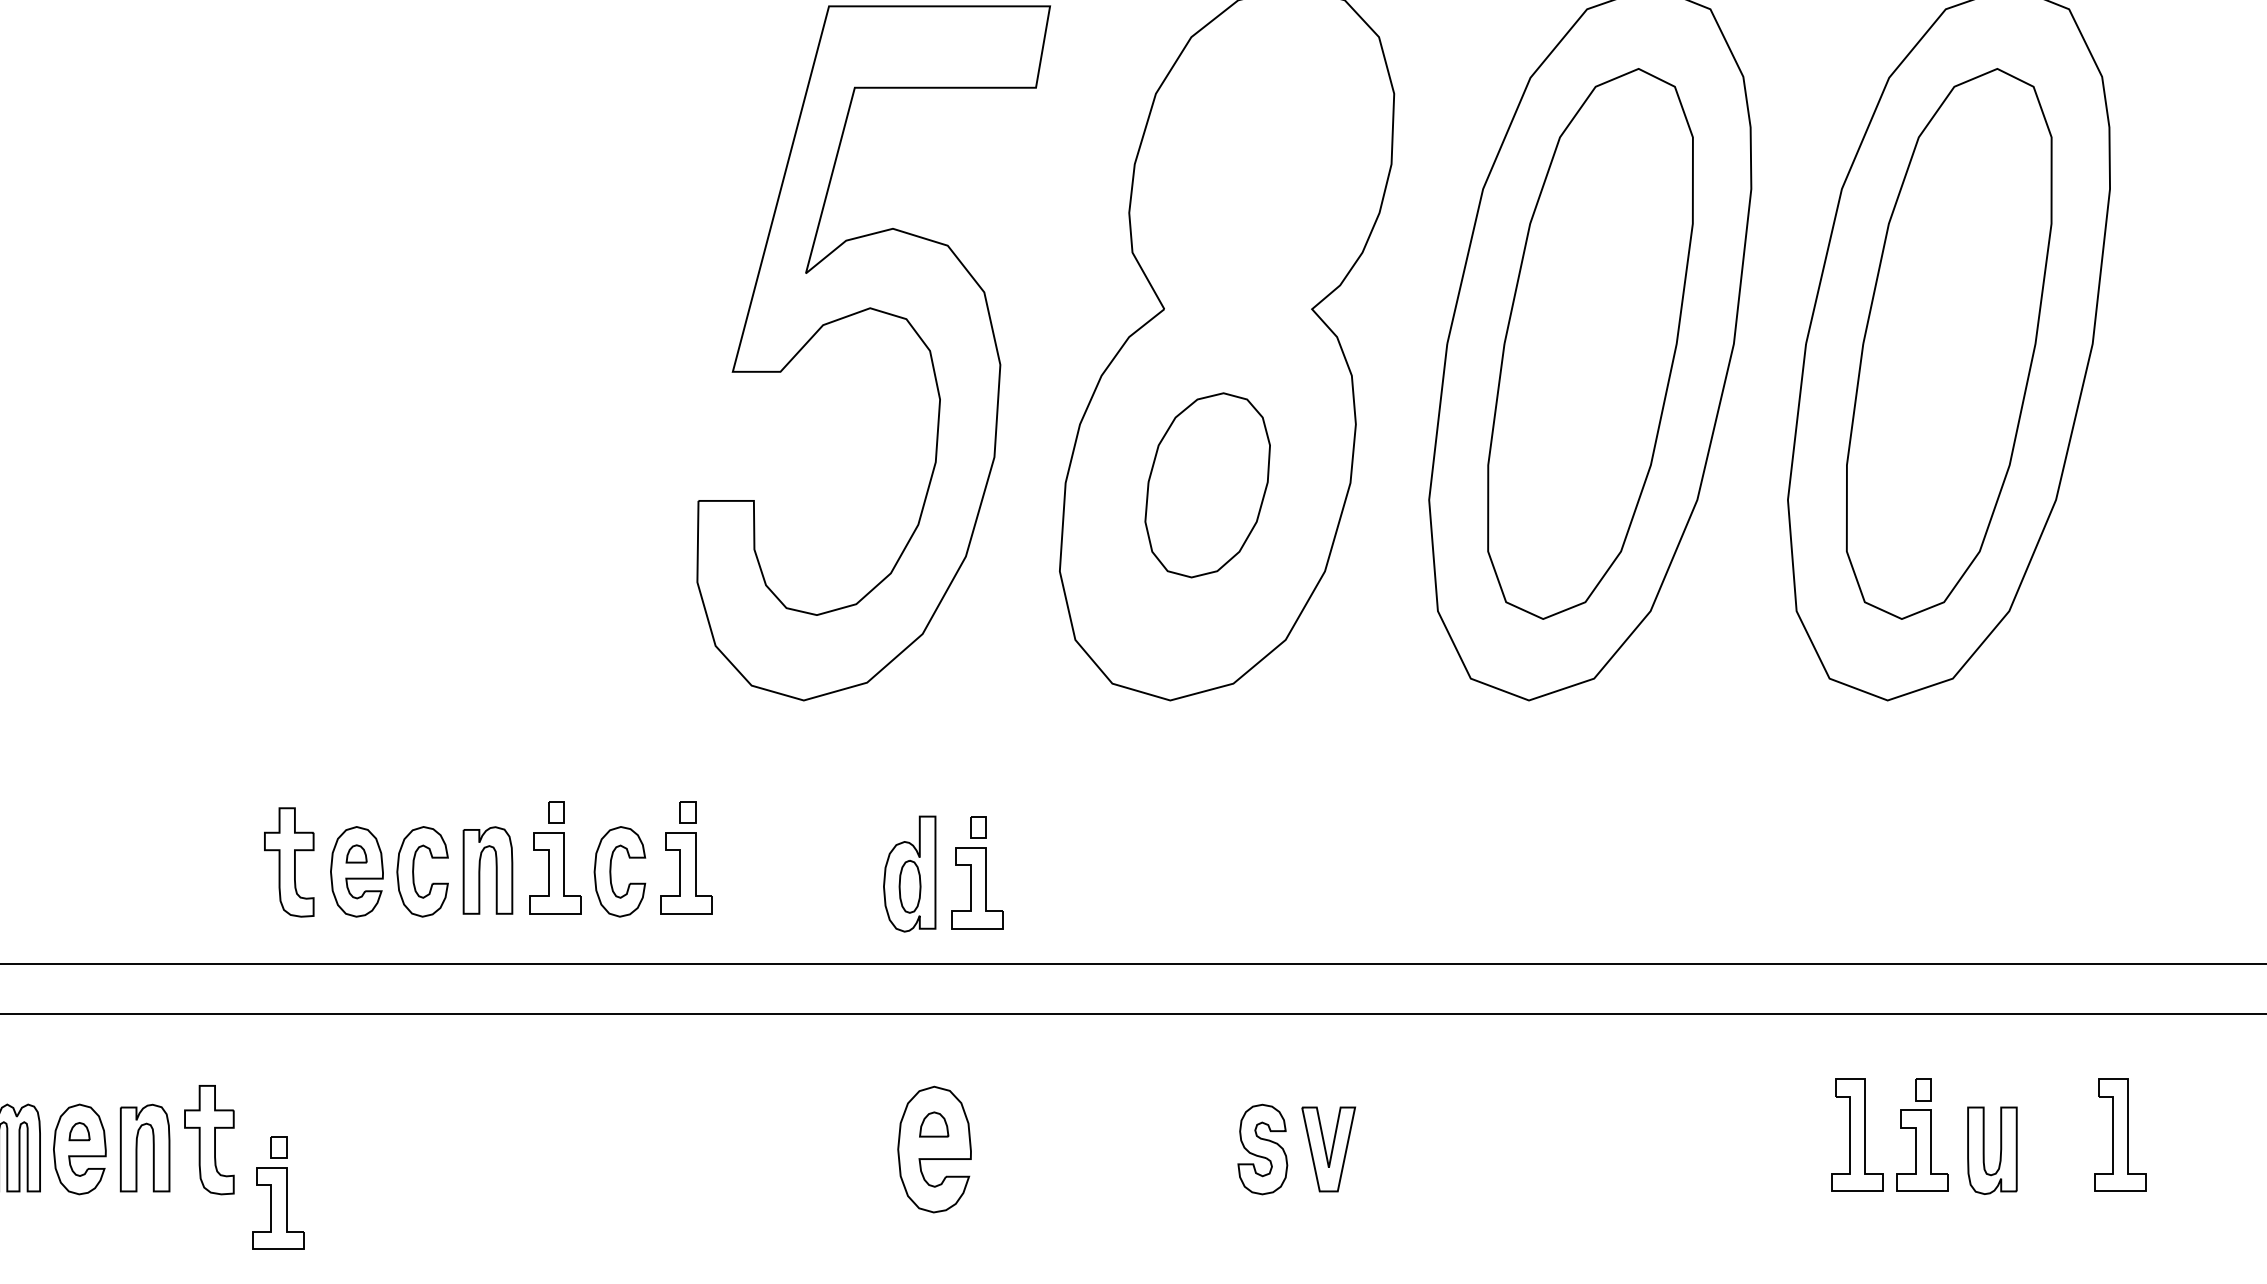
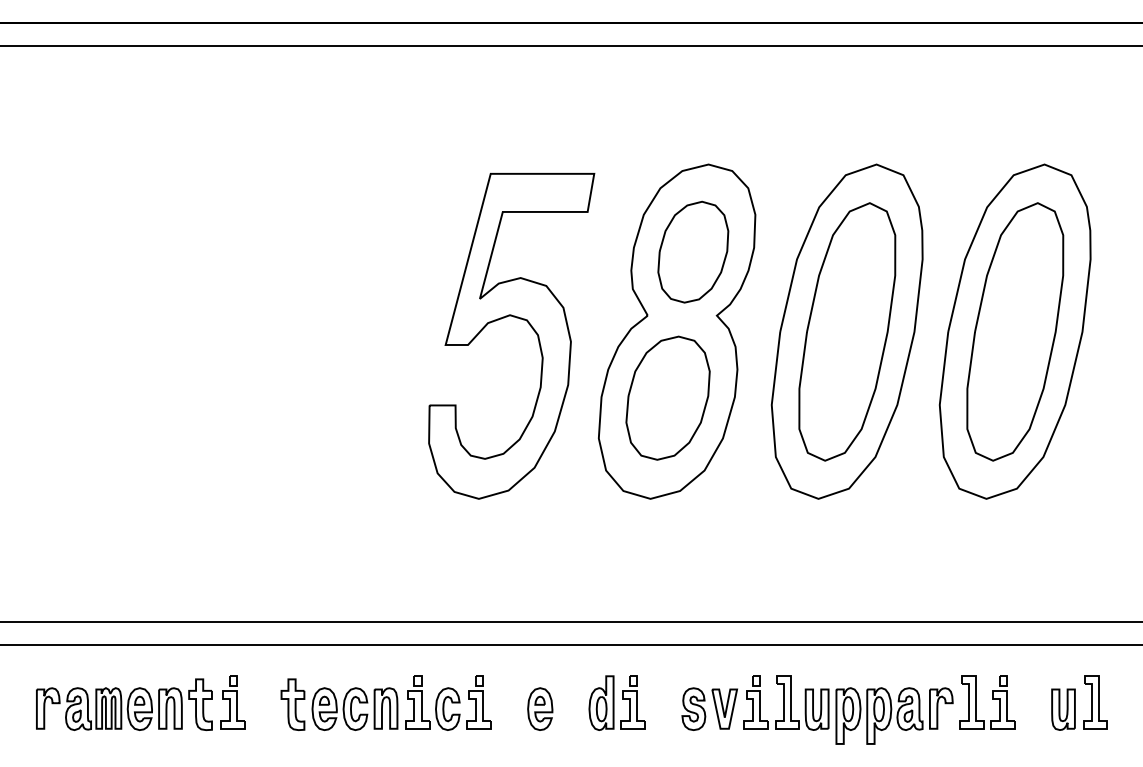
part: (1262, 172) -> (693, 251), added
part: (1206, 483) -> (667, 397), size x1.43
part: (486, 857) -> (385, 702), moved
part: (941, 872) -> (616, 702), moved
part: (935, 1148) -> (540, 708), size x0.71
part: (1593, 1150) -> (848, 709), added
part: (1992, 1150) -> (1063, 709), moved
part: (277, 1192) -> (232, 702), moved

